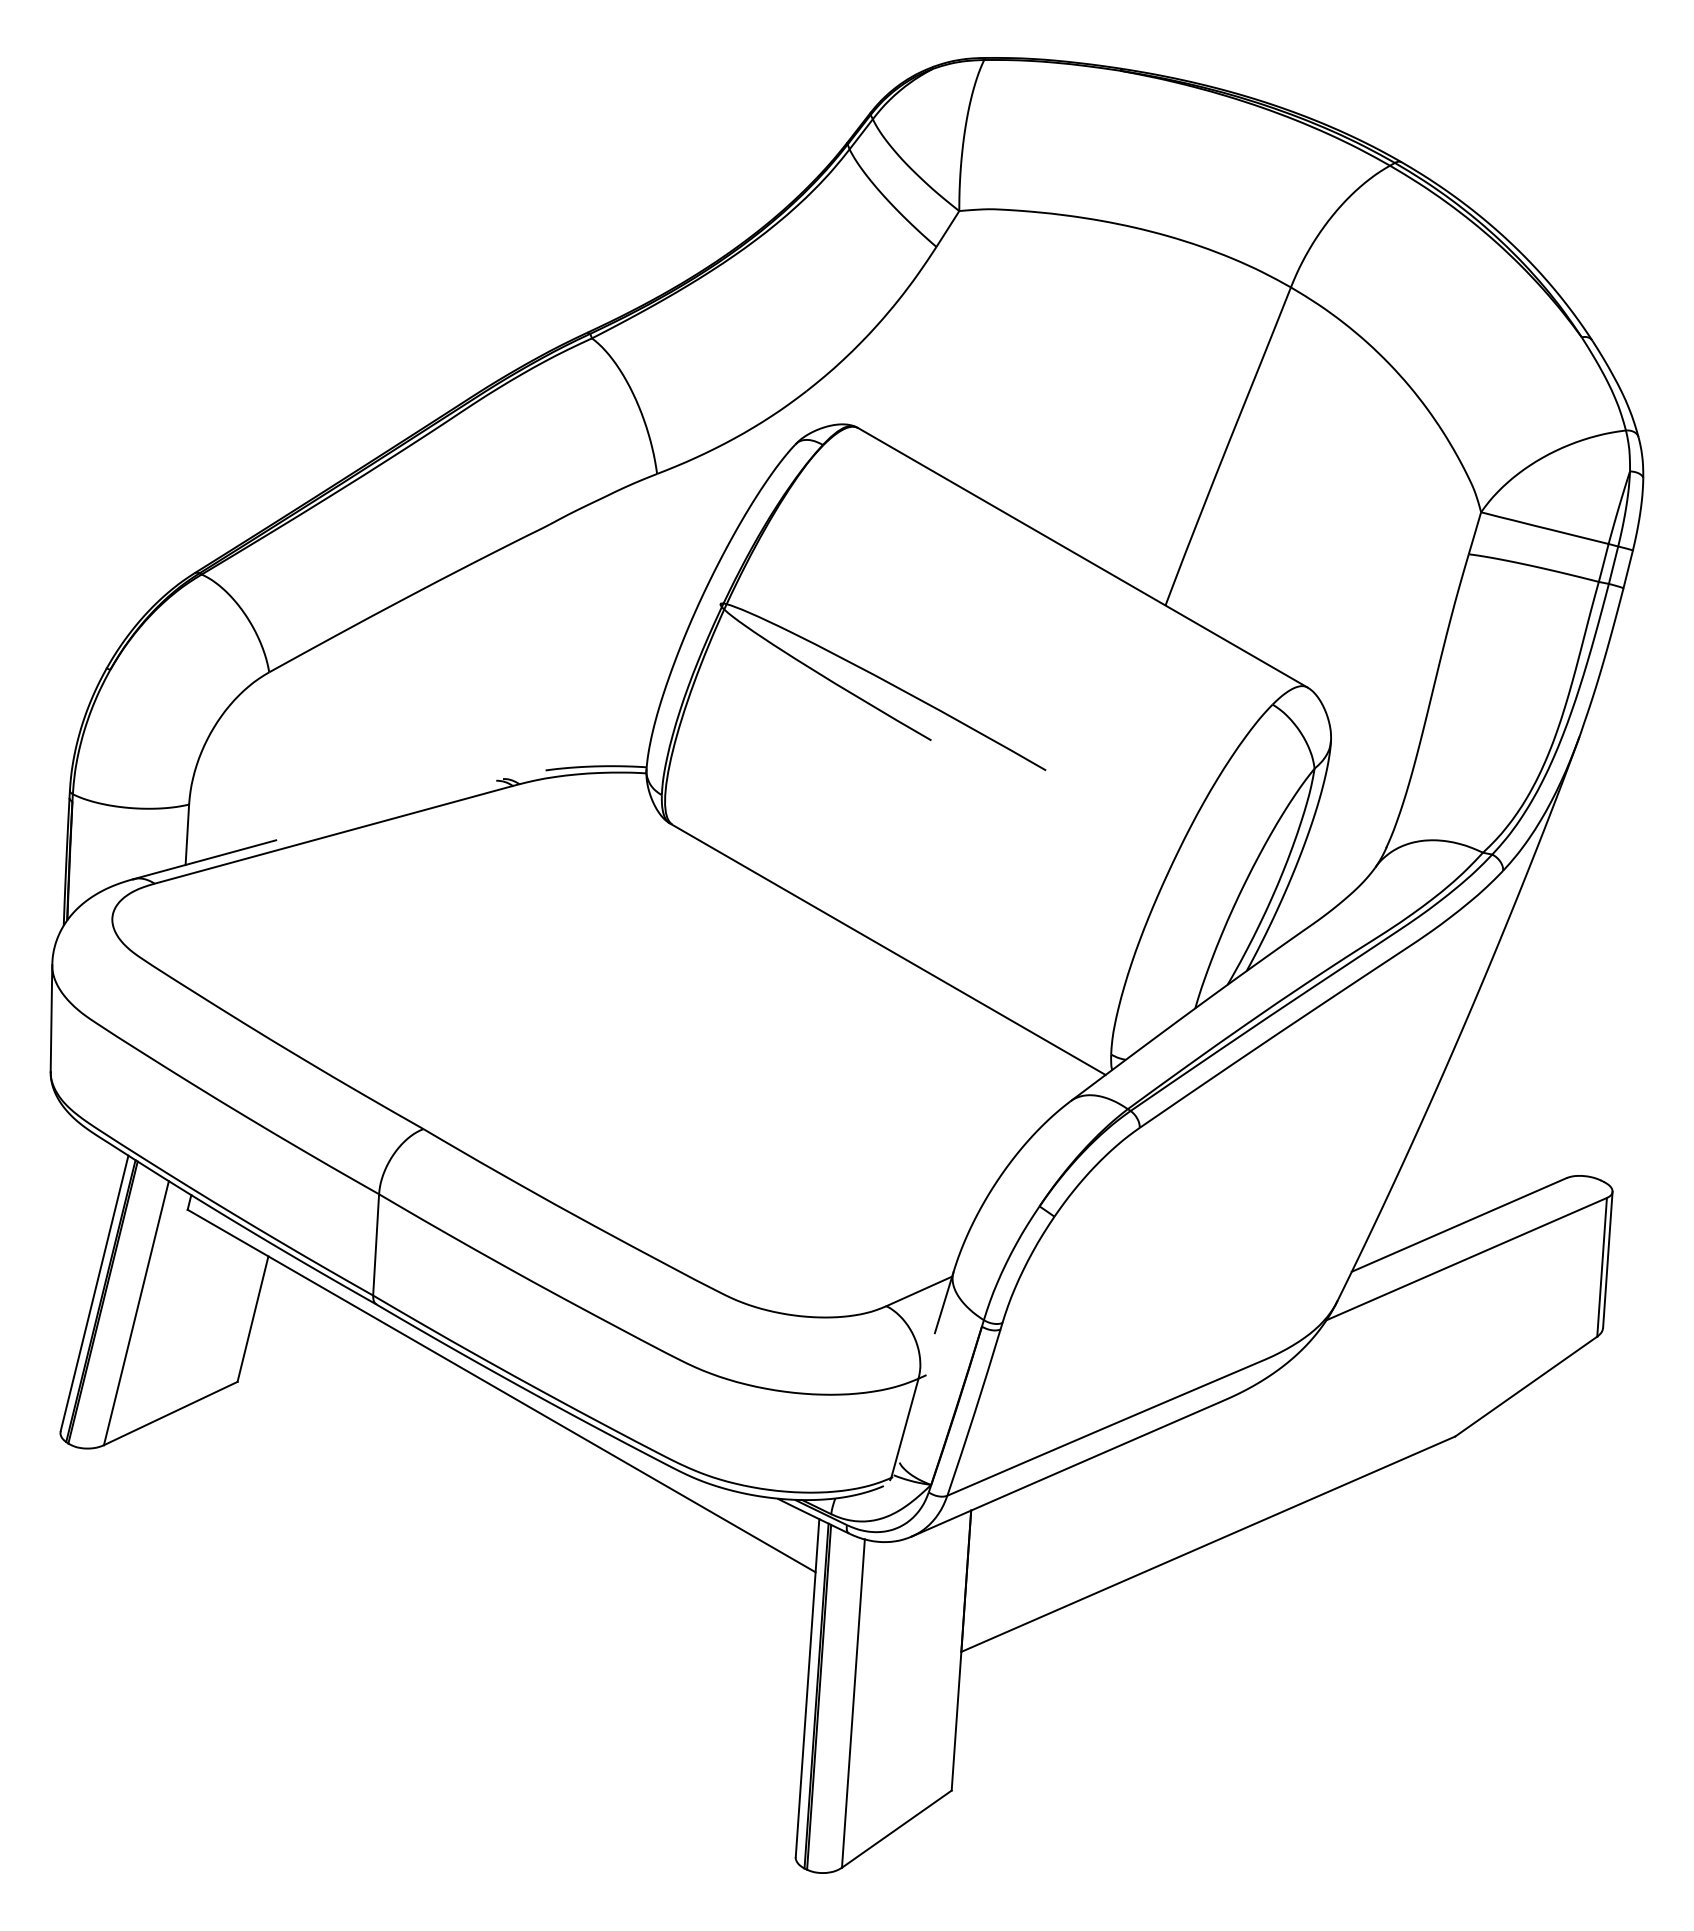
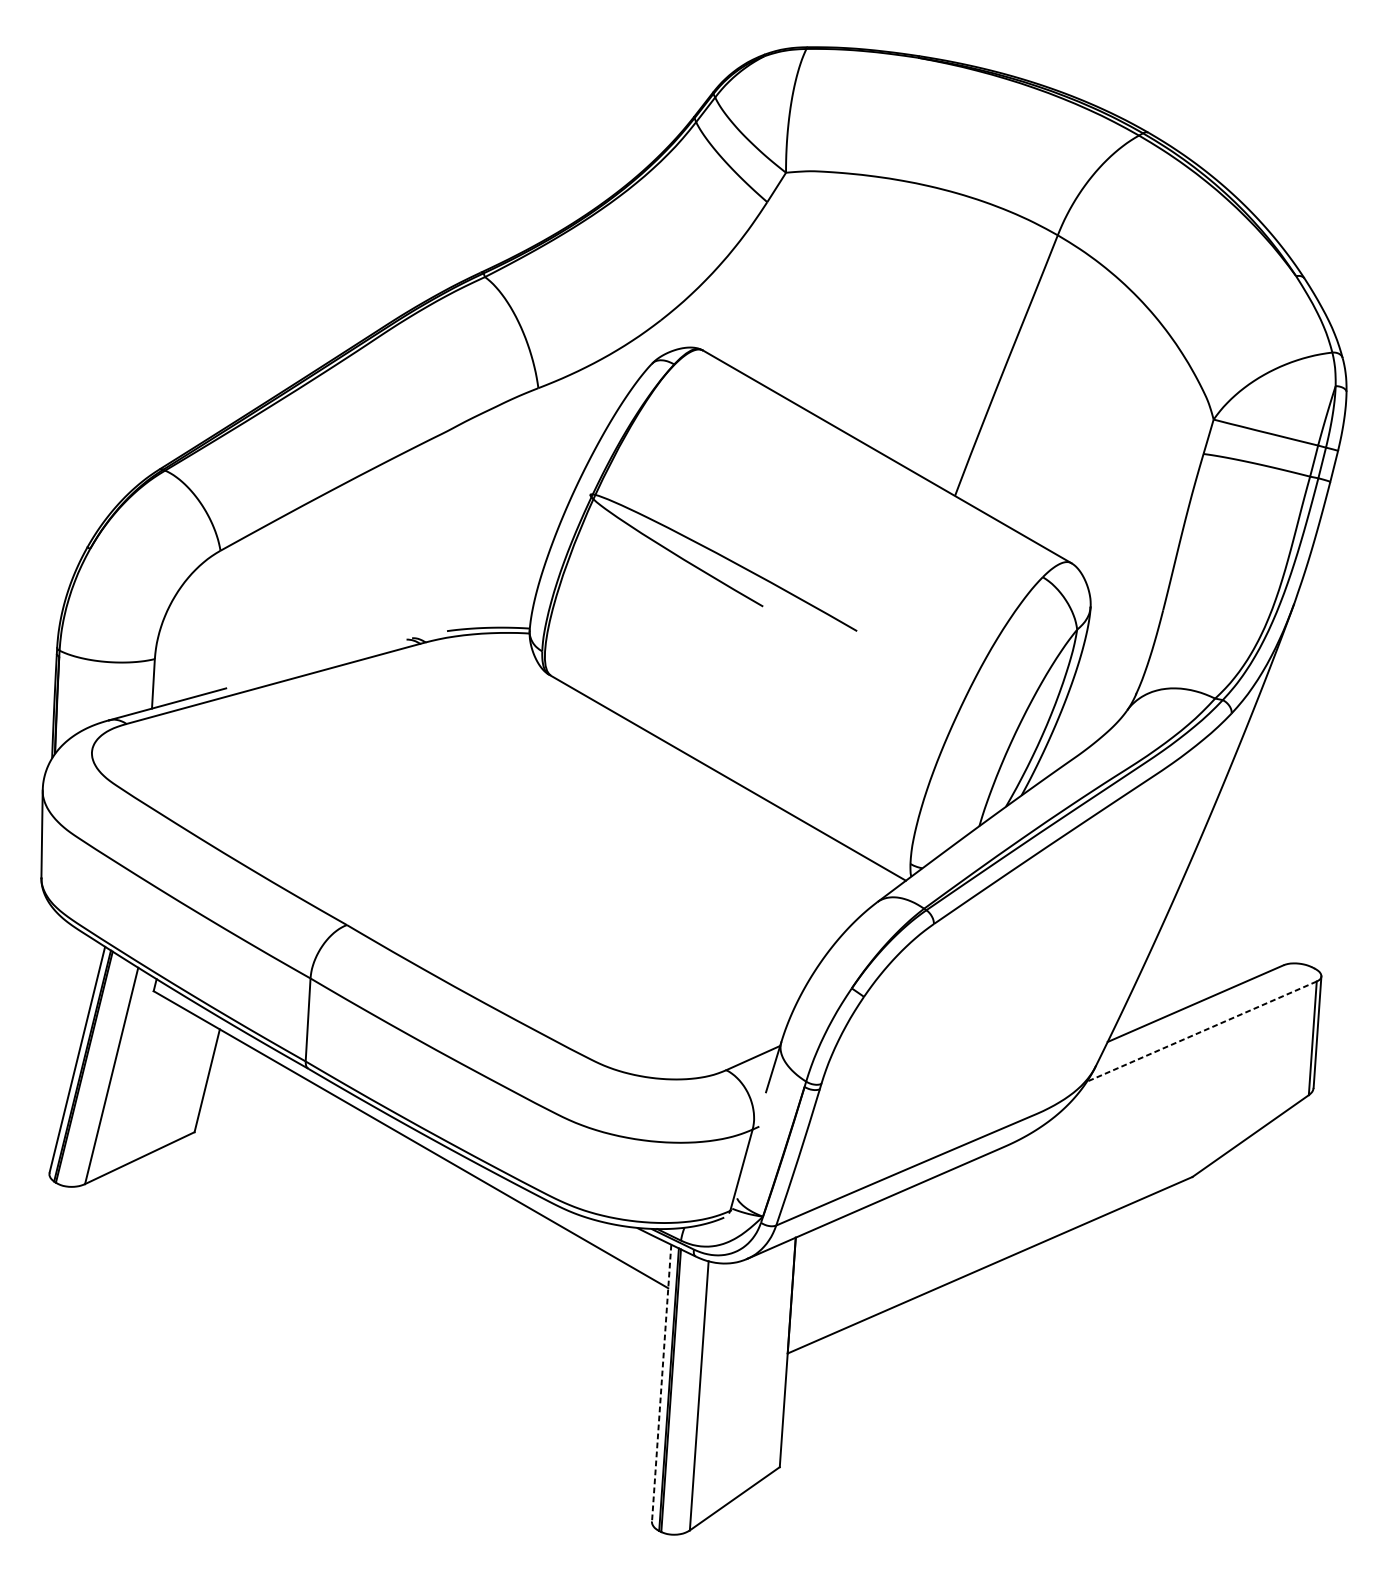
line: (1466, 1259) -> (1201, 1031), solid -> dashed
line: (807, 1688) -> (661, 1383), solid -> dashed

